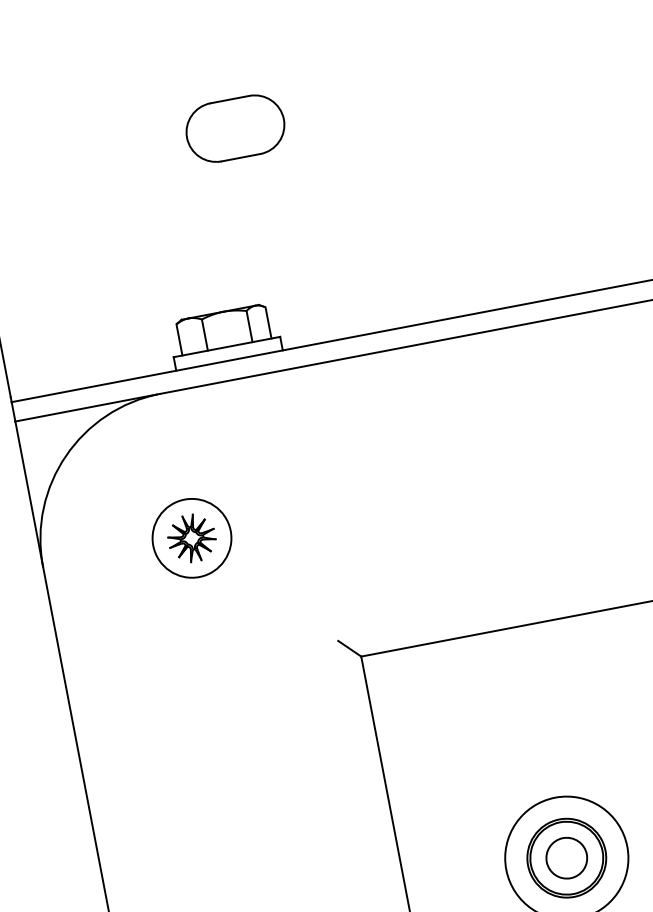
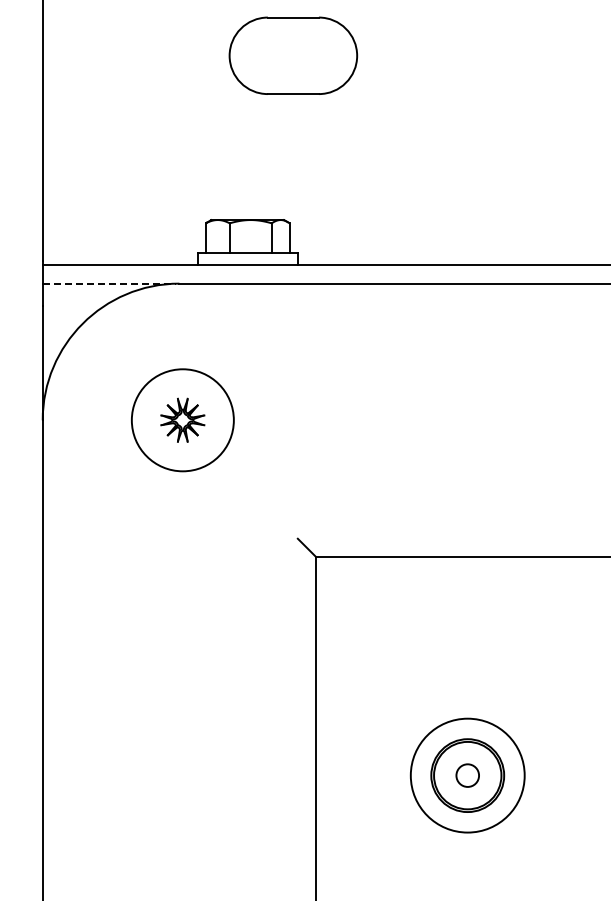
part: (234, 128) -> (292, 55), size x1.4
line: (86, 407) -> (109, 283), solid -> dashed
circle: (191, 537) -> (182, 419), size x1.4
circle: (566, 858) -> (467, 775), size x0.6

